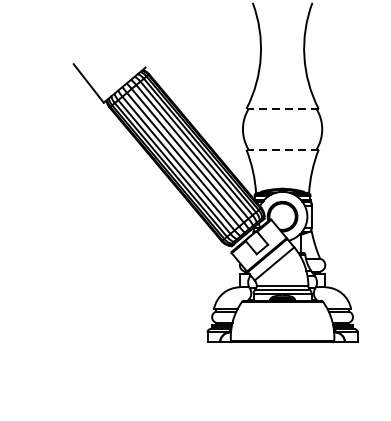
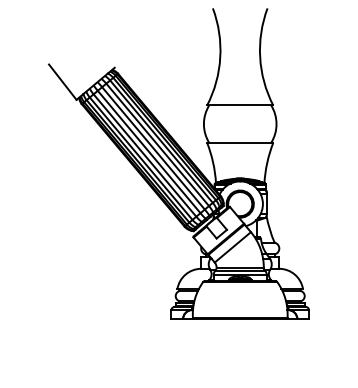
line: (282, 108) -> (240, 105), dashed -> solid
line: (281, 149) -> (239, 142), dashed -> solid

